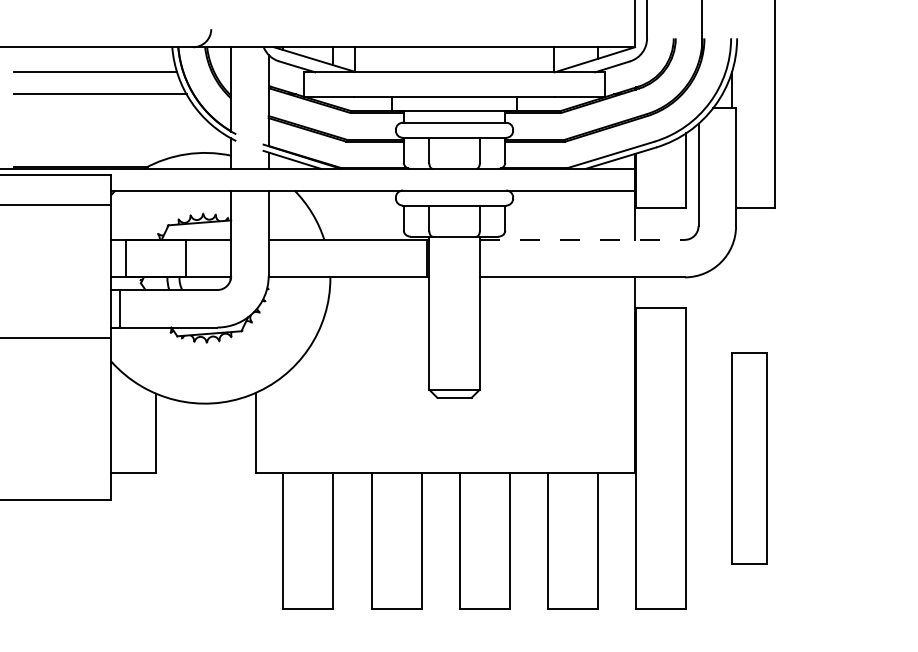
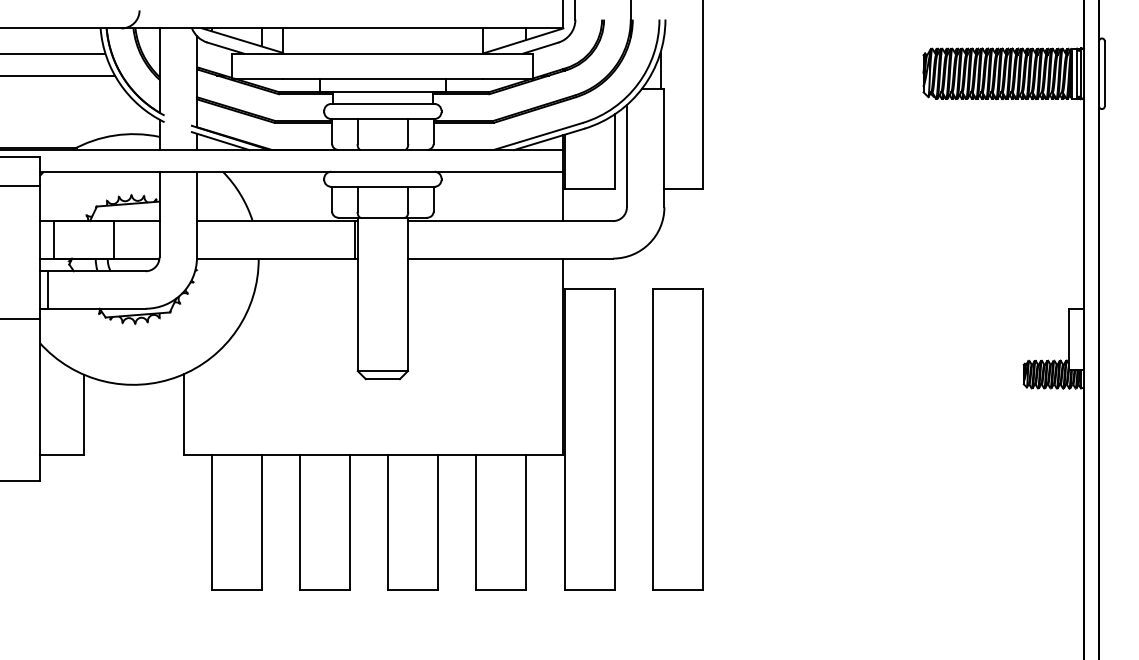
line: (582, 240) -> (510, 221), dashed -> solid
part: (749, 458) -> (677, 439), size x1.43

